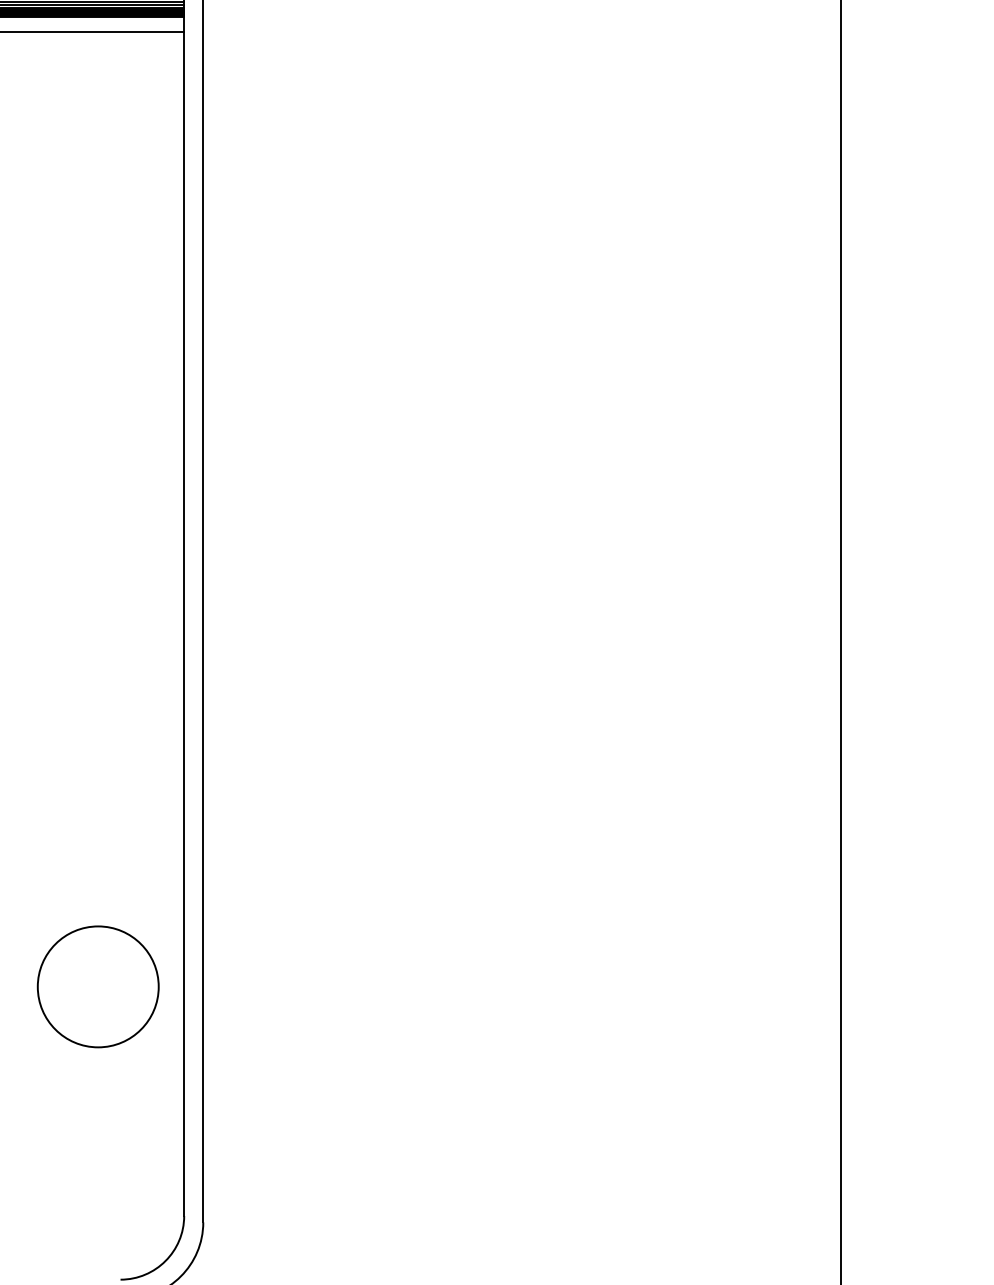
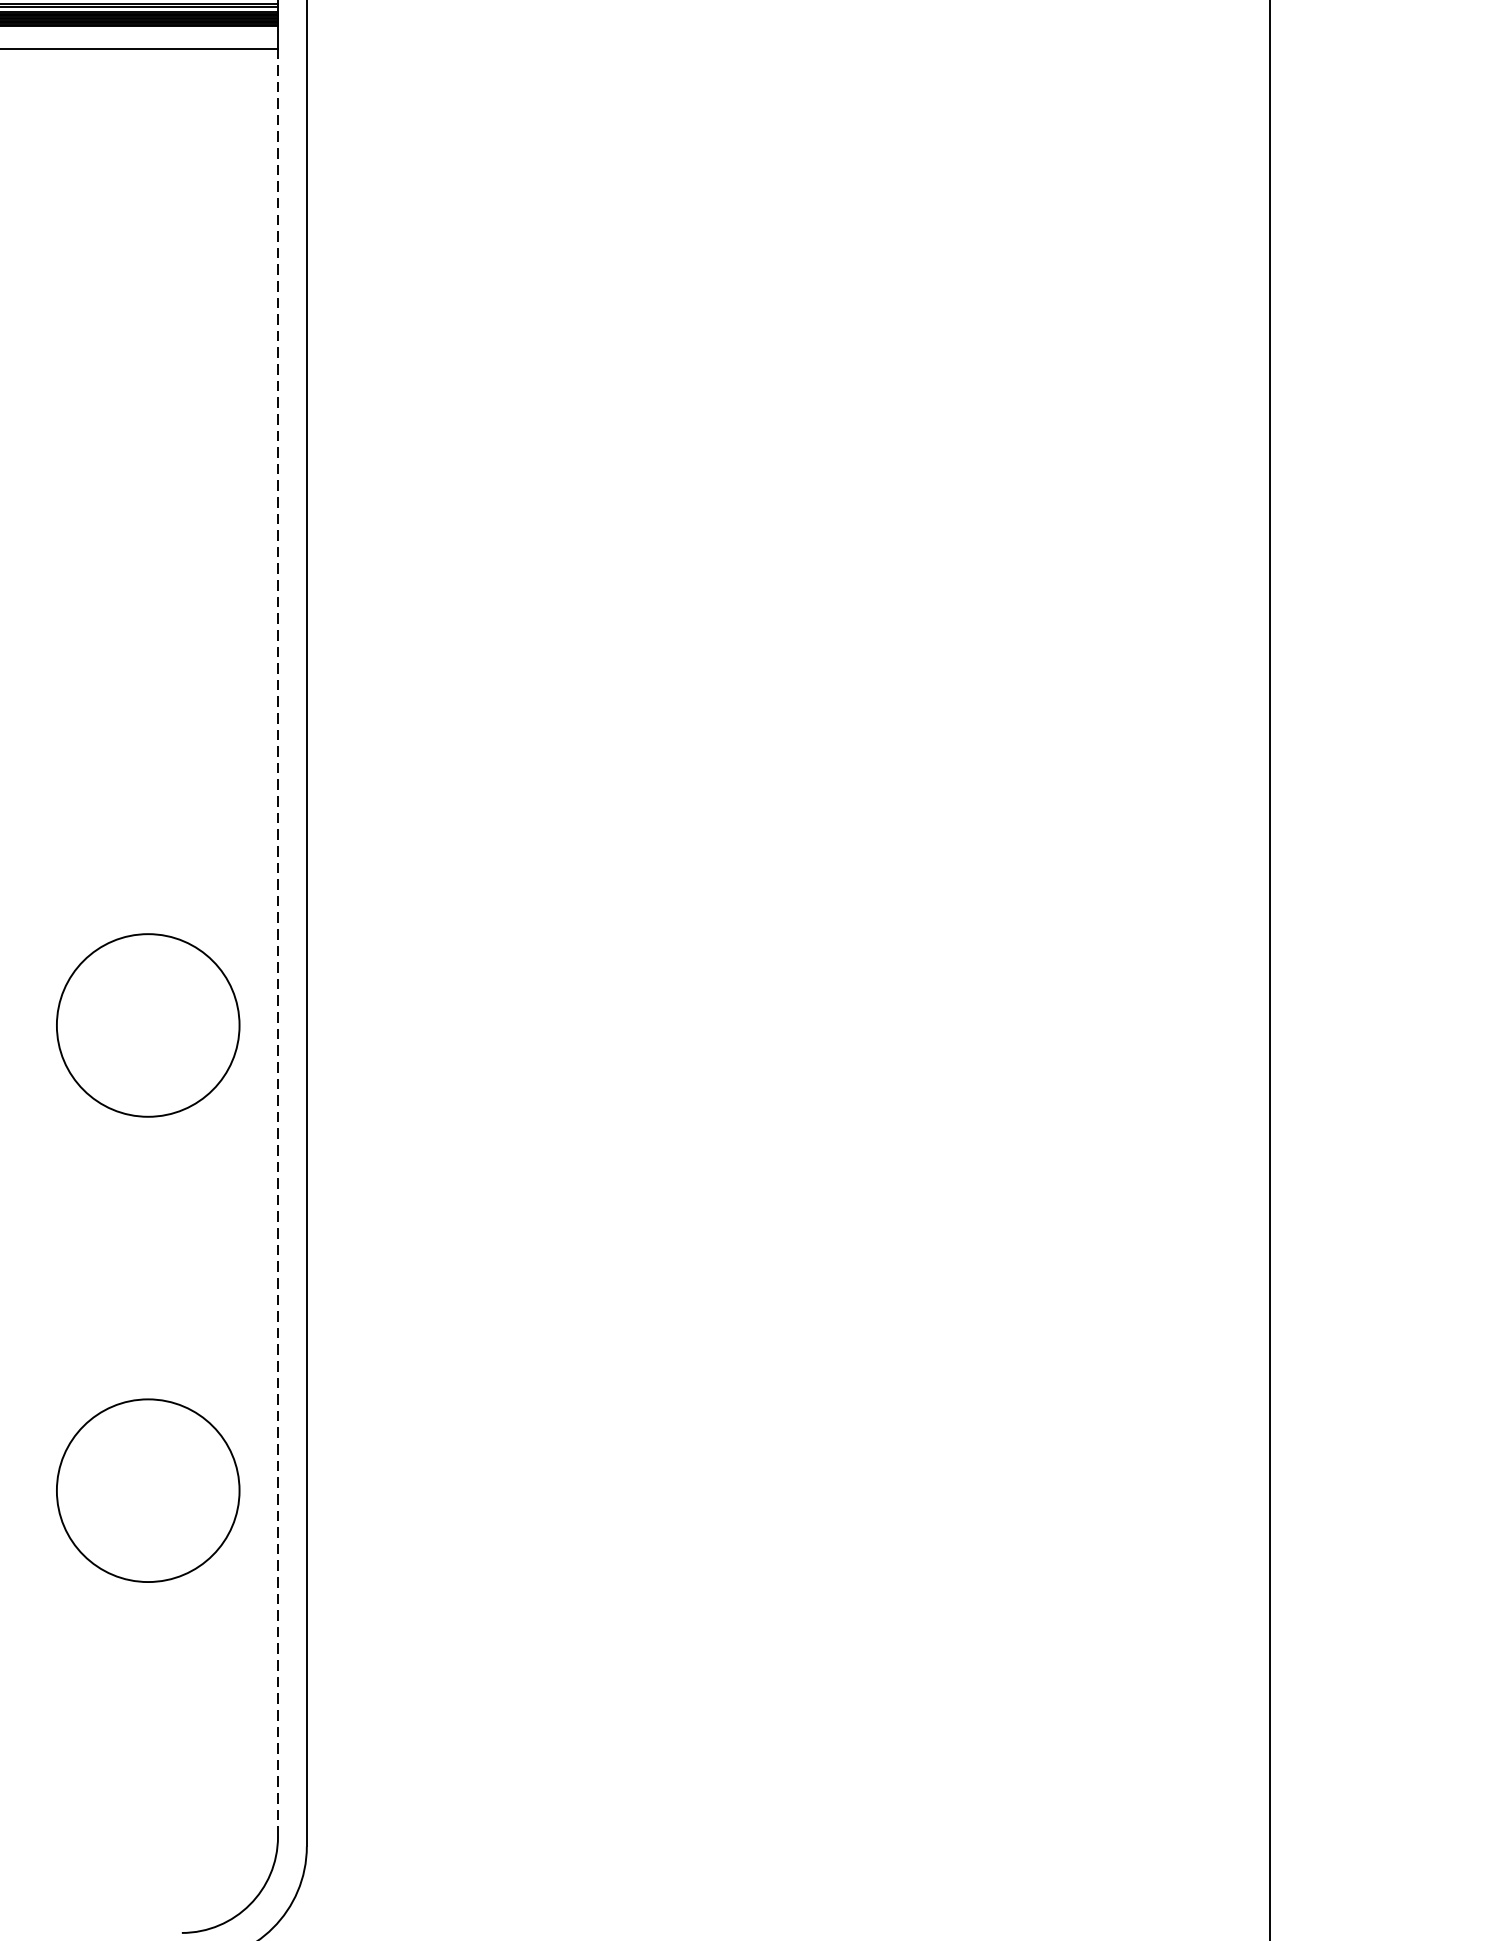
line: (184, 624) -> (278, 943), solid -> dashed
circle: (97, 678) -> (147, 1024), added

